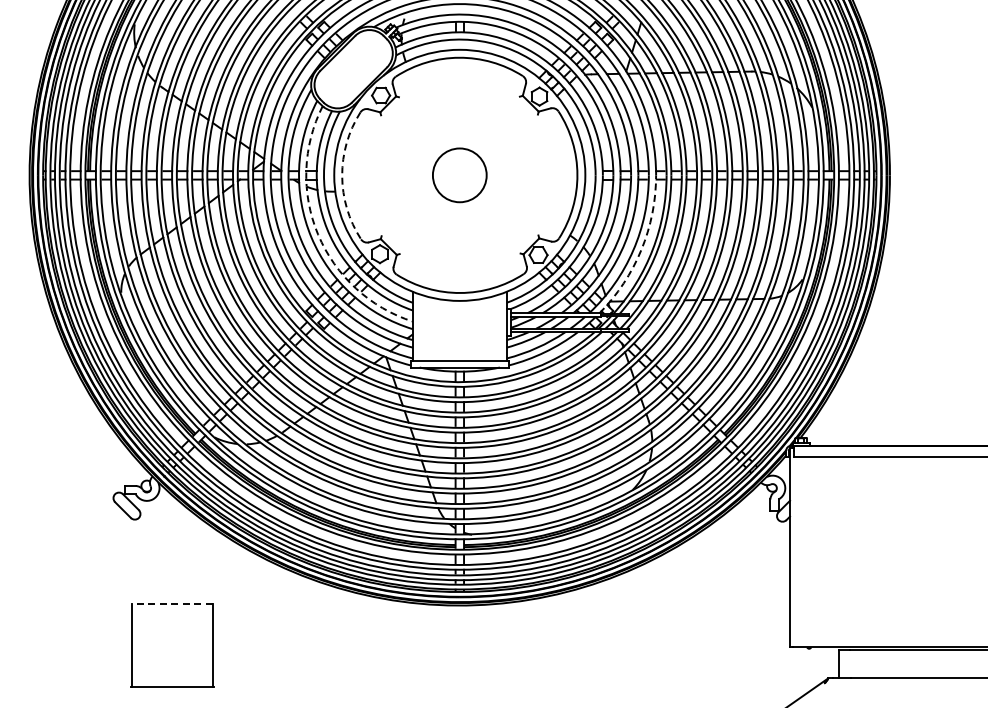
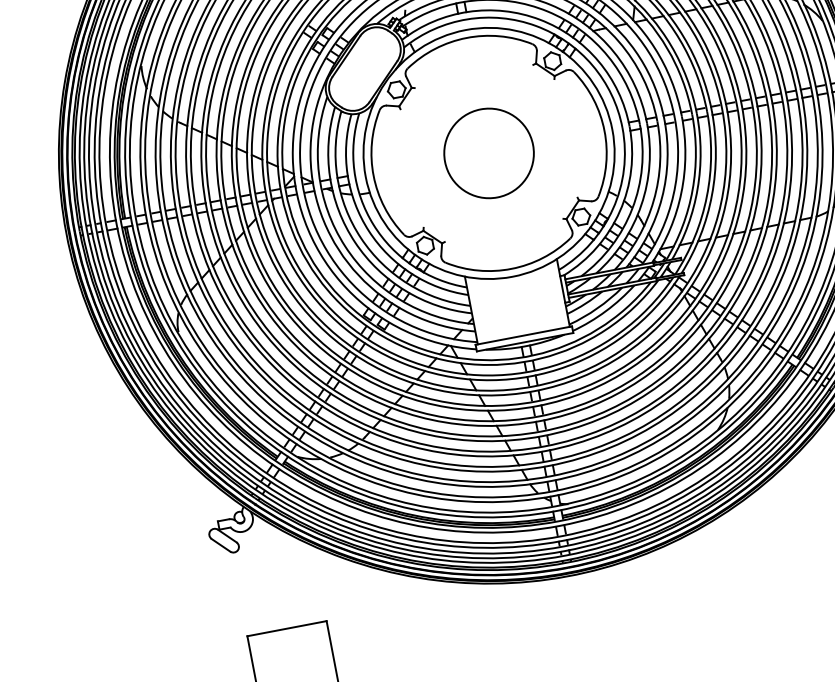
arc: (342, 175) -> (373, 175), dashed -> solid
circle: (459, 175) -> (488, 153), size x1.67
arc: (318, 234) -> (361, 237), dashed -> solid
arc: (641, 249) -> (681, 192), dashed -> solid
line: (171, 604) -> (286, 628), dashed -> solid

